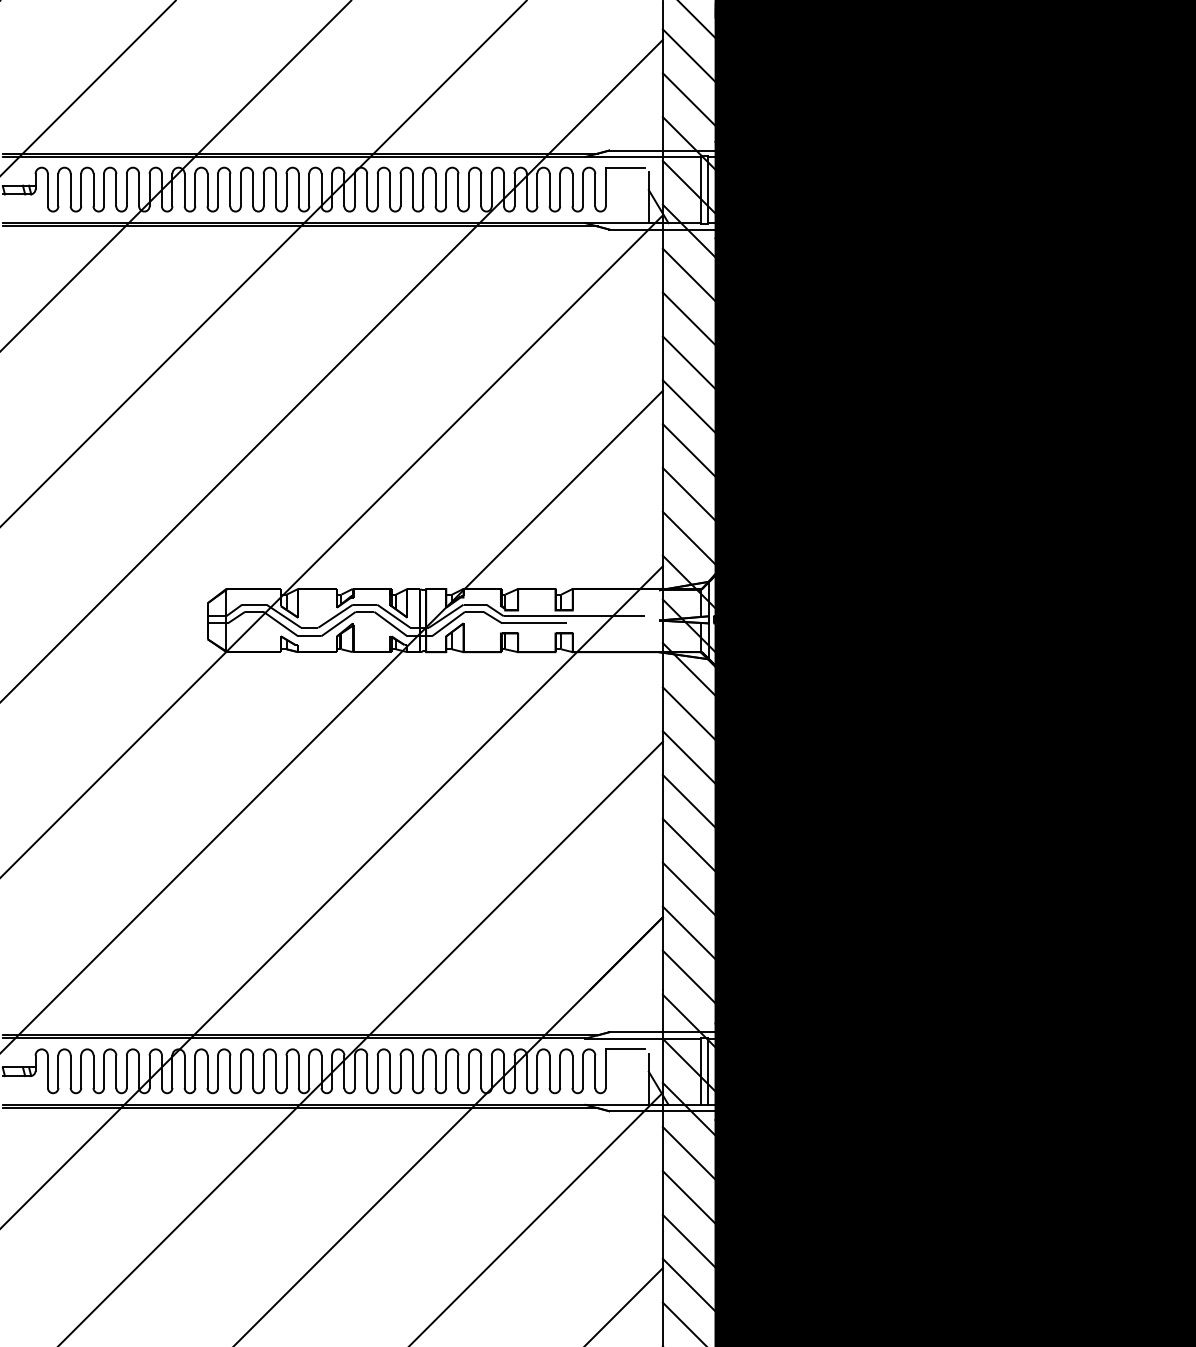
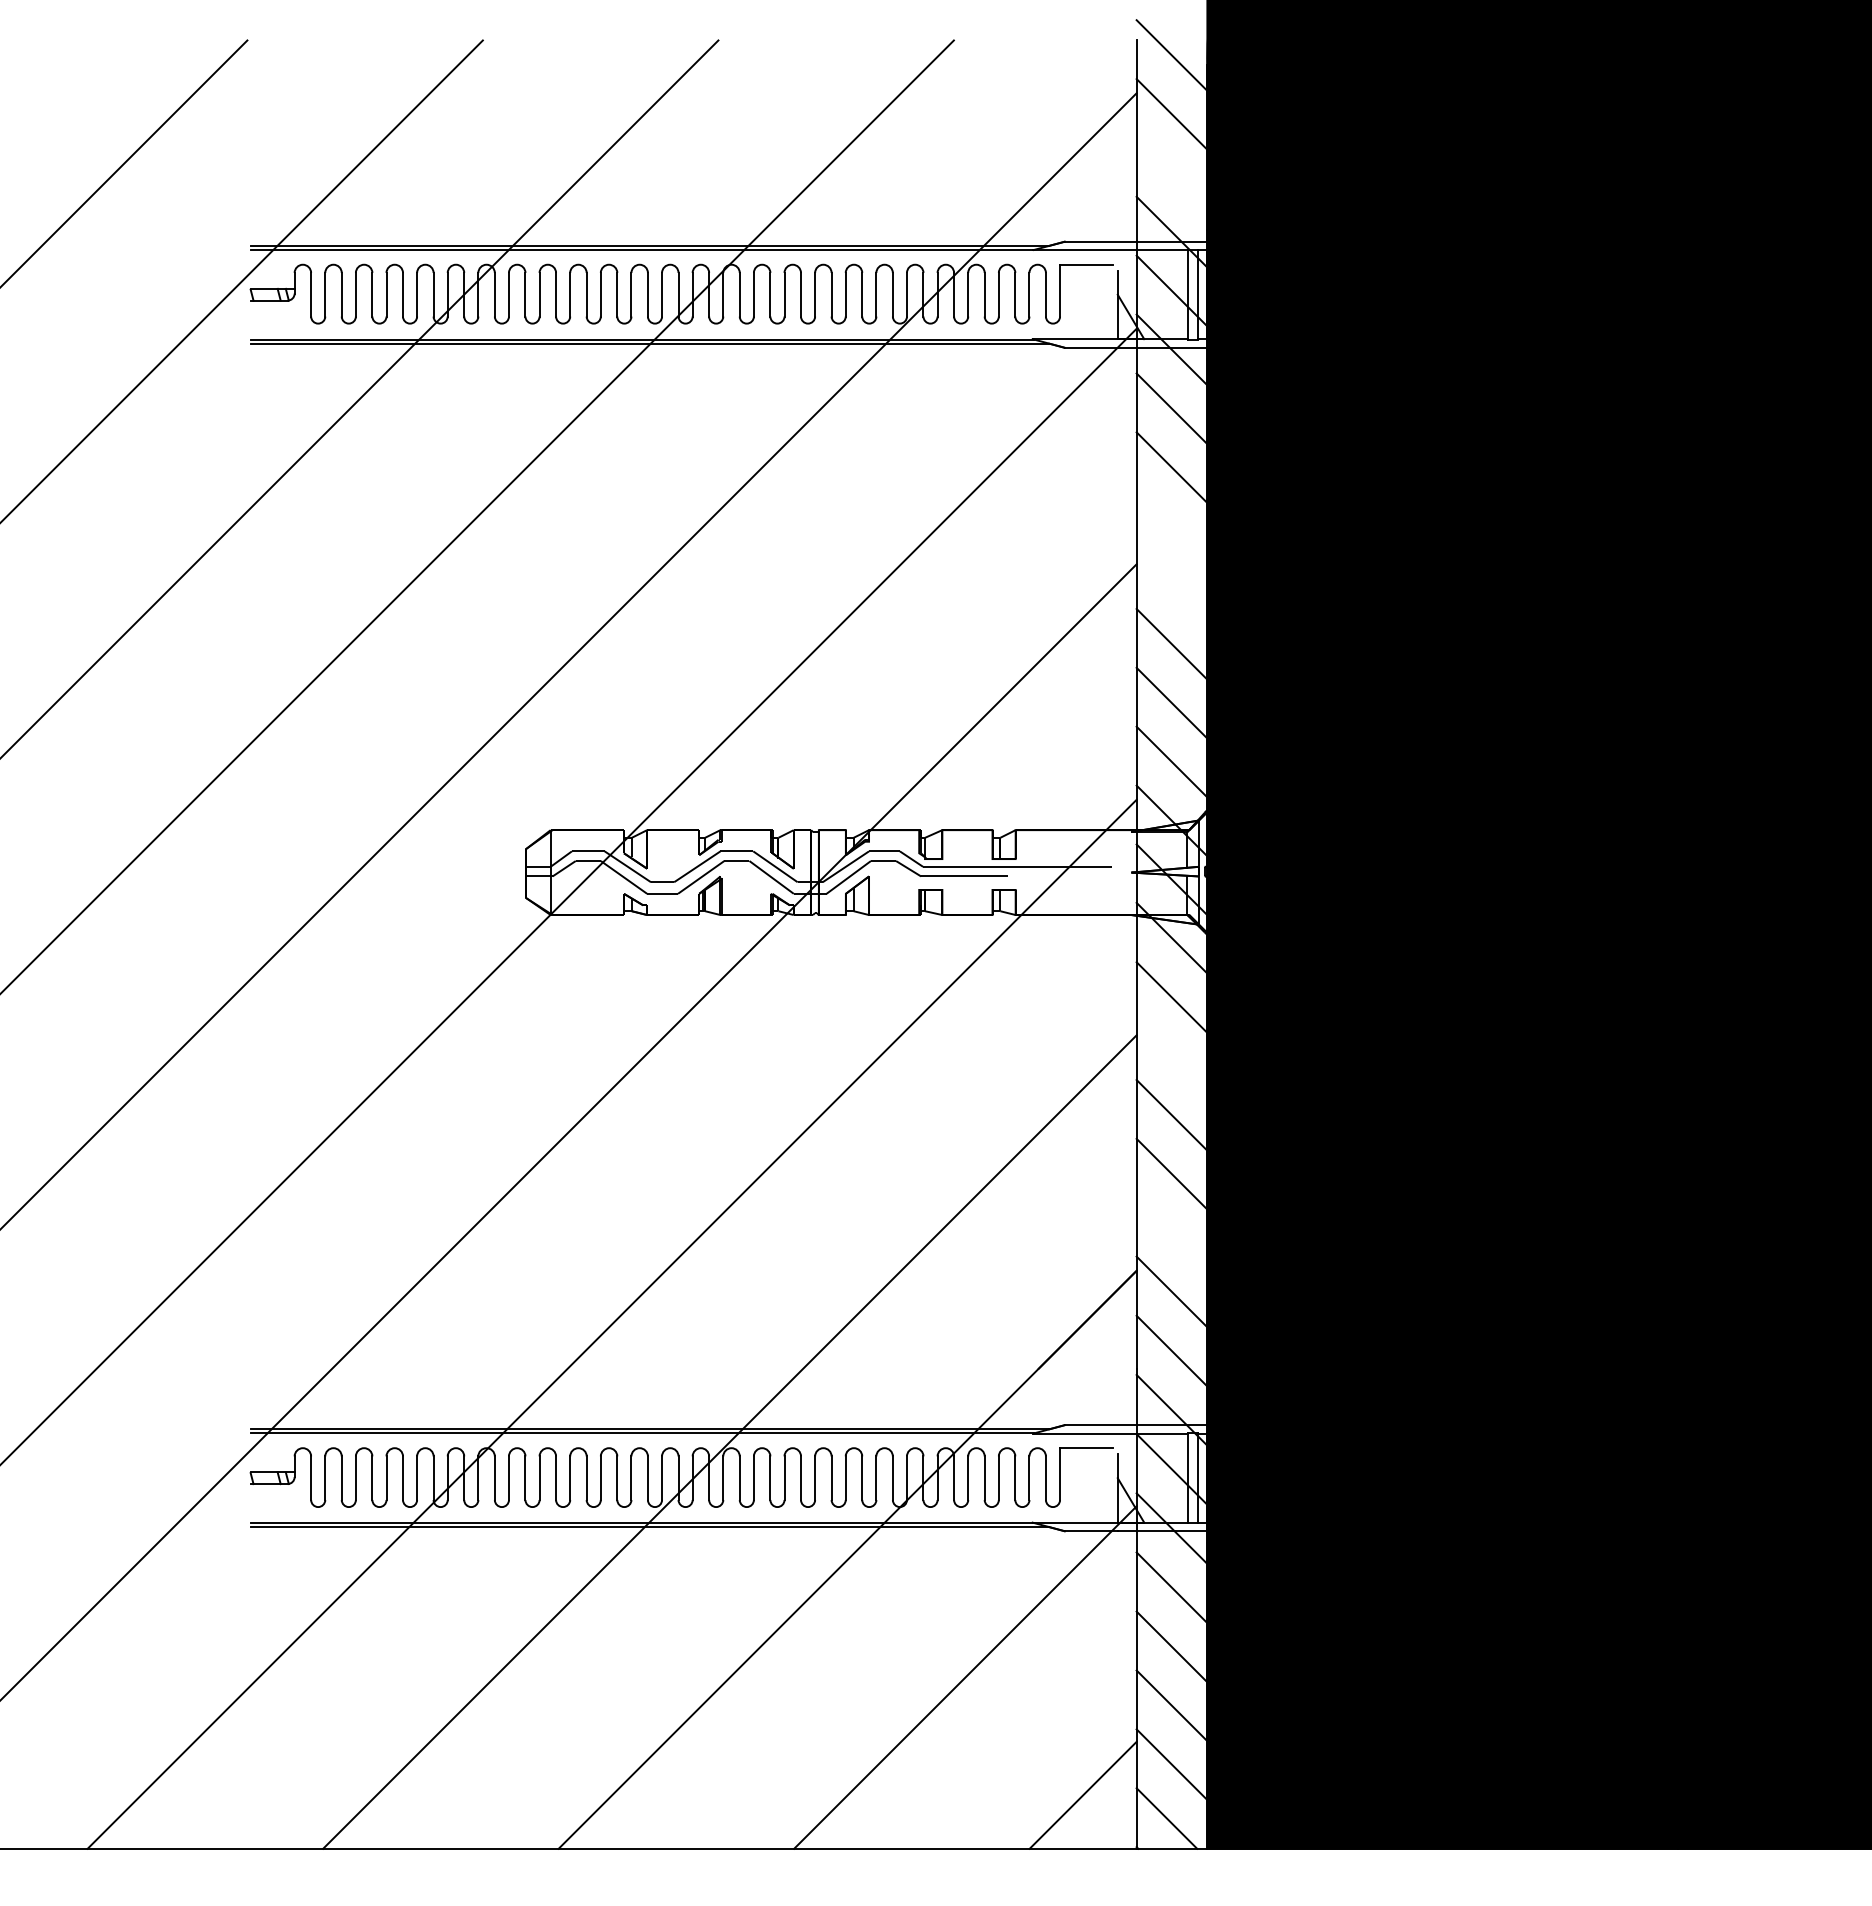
line: (688, 98) -> (1171, 172), removed
line: (688, 362) -> (1171, 526), removed
line: (688, 406) -> (1171, 585), removed
line: (688, 757) -> (1171, 1056), removed
line: (688, 888) -> (1171, 1232), removed

